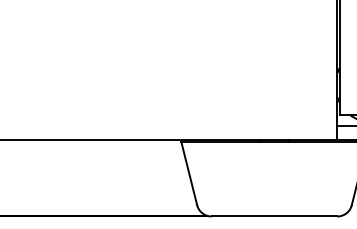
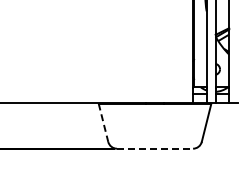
line: (189, 173) -> (103, 122), solid -> dashed
line: (275, 216) -> (155, 148), solid -> dashed

